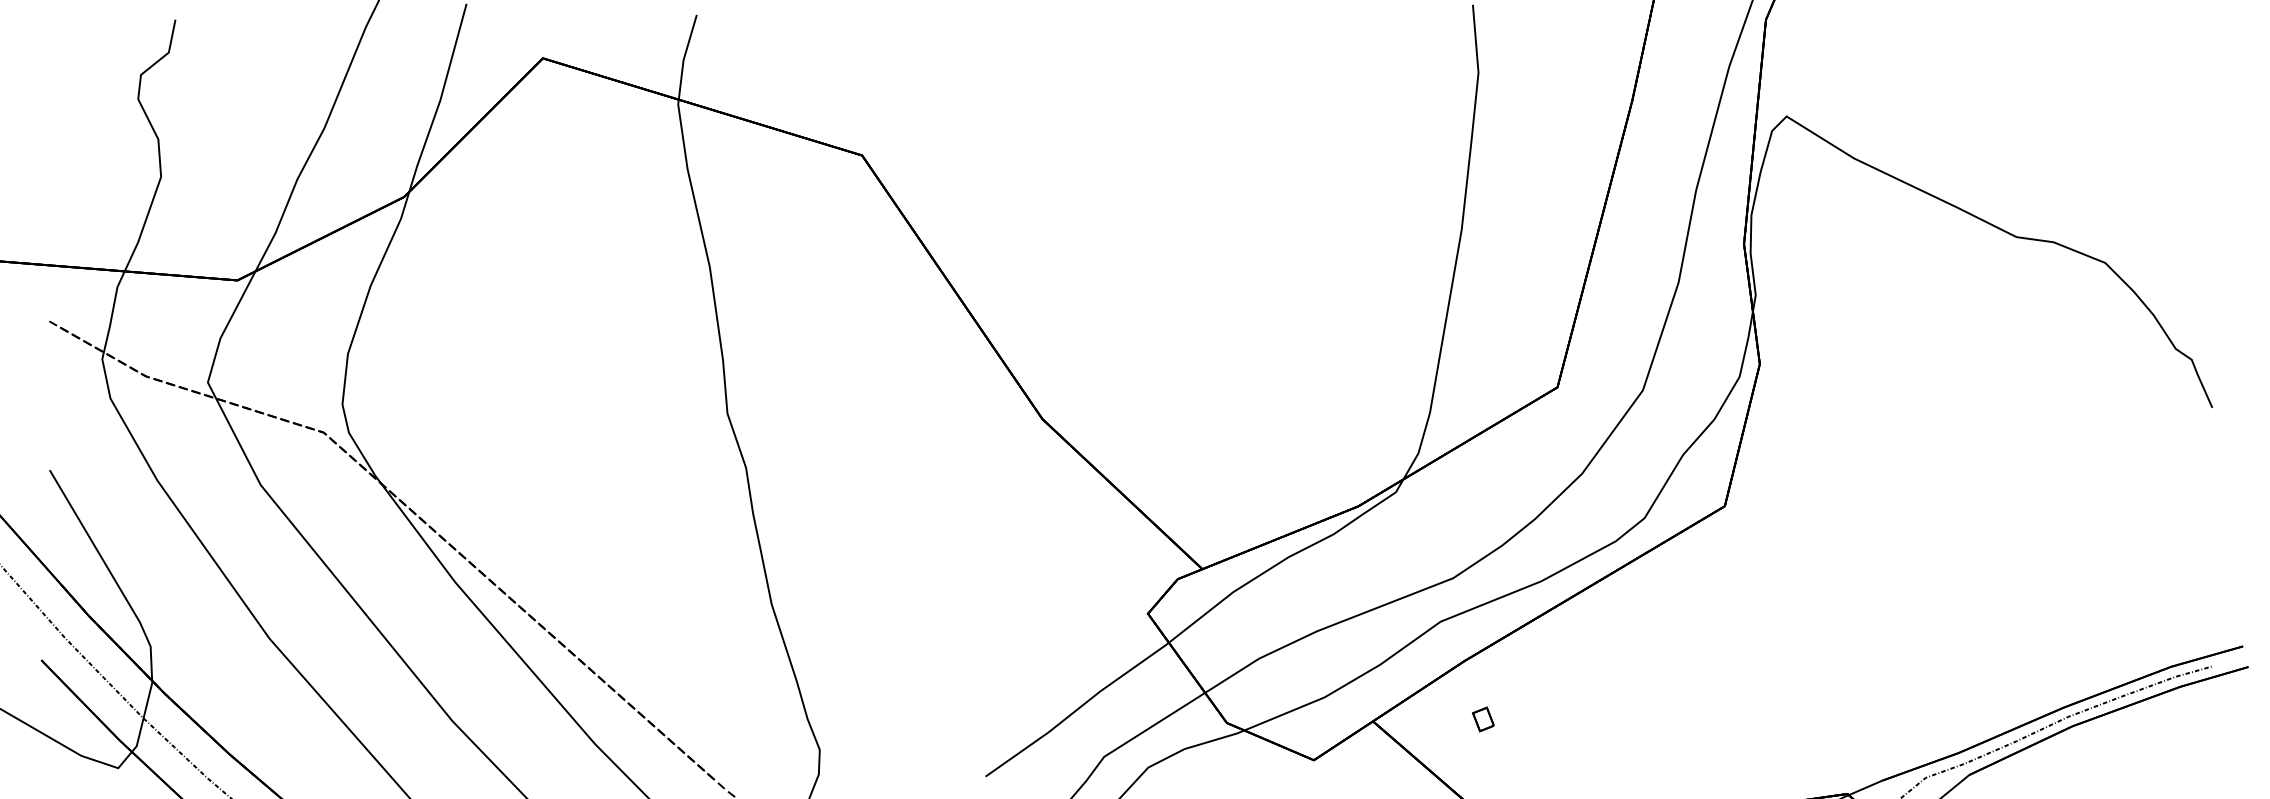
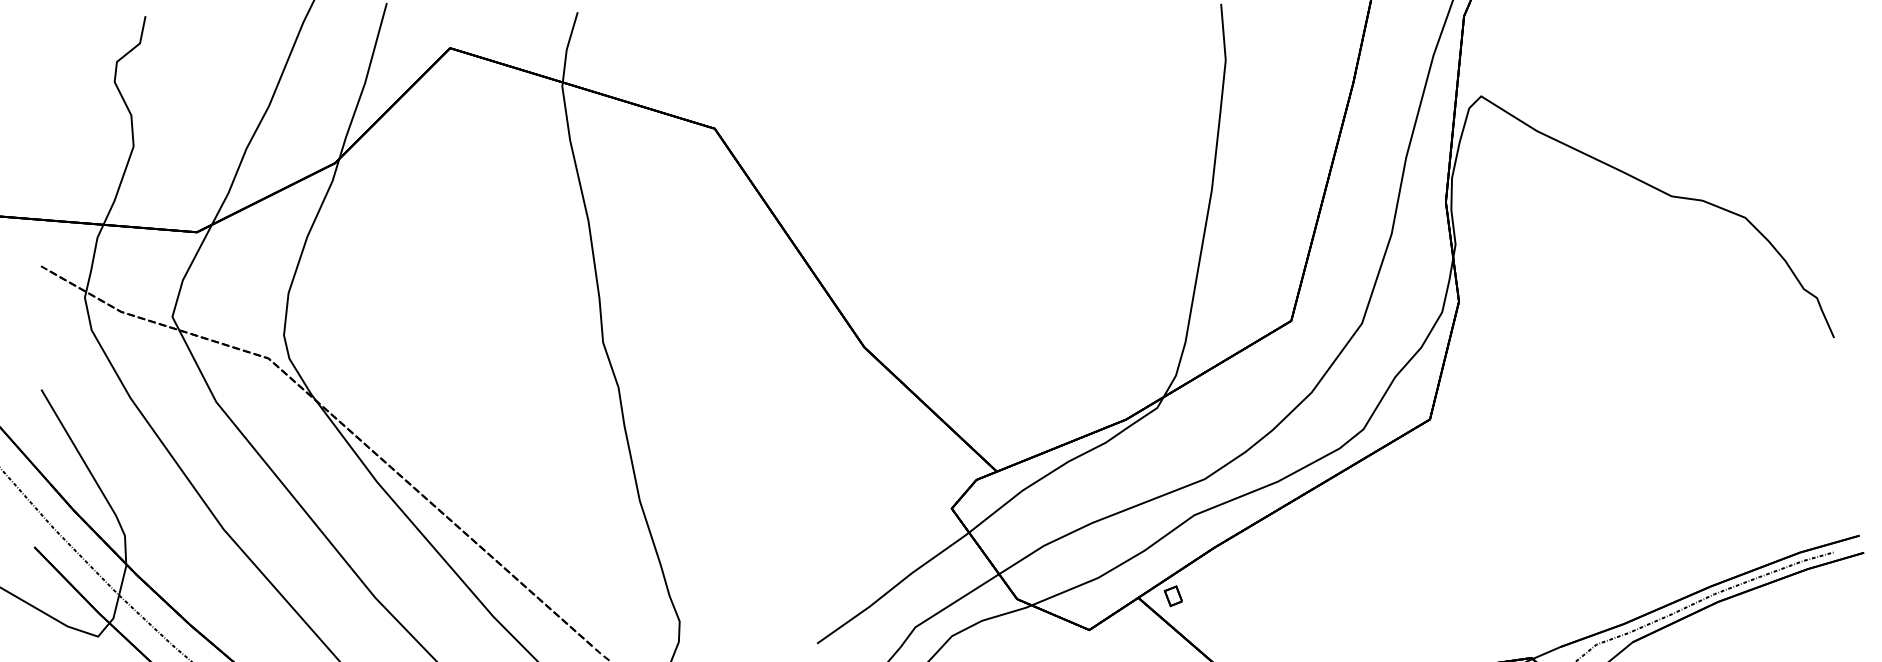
part: (1483, 719) -> (1173, 596), moved

